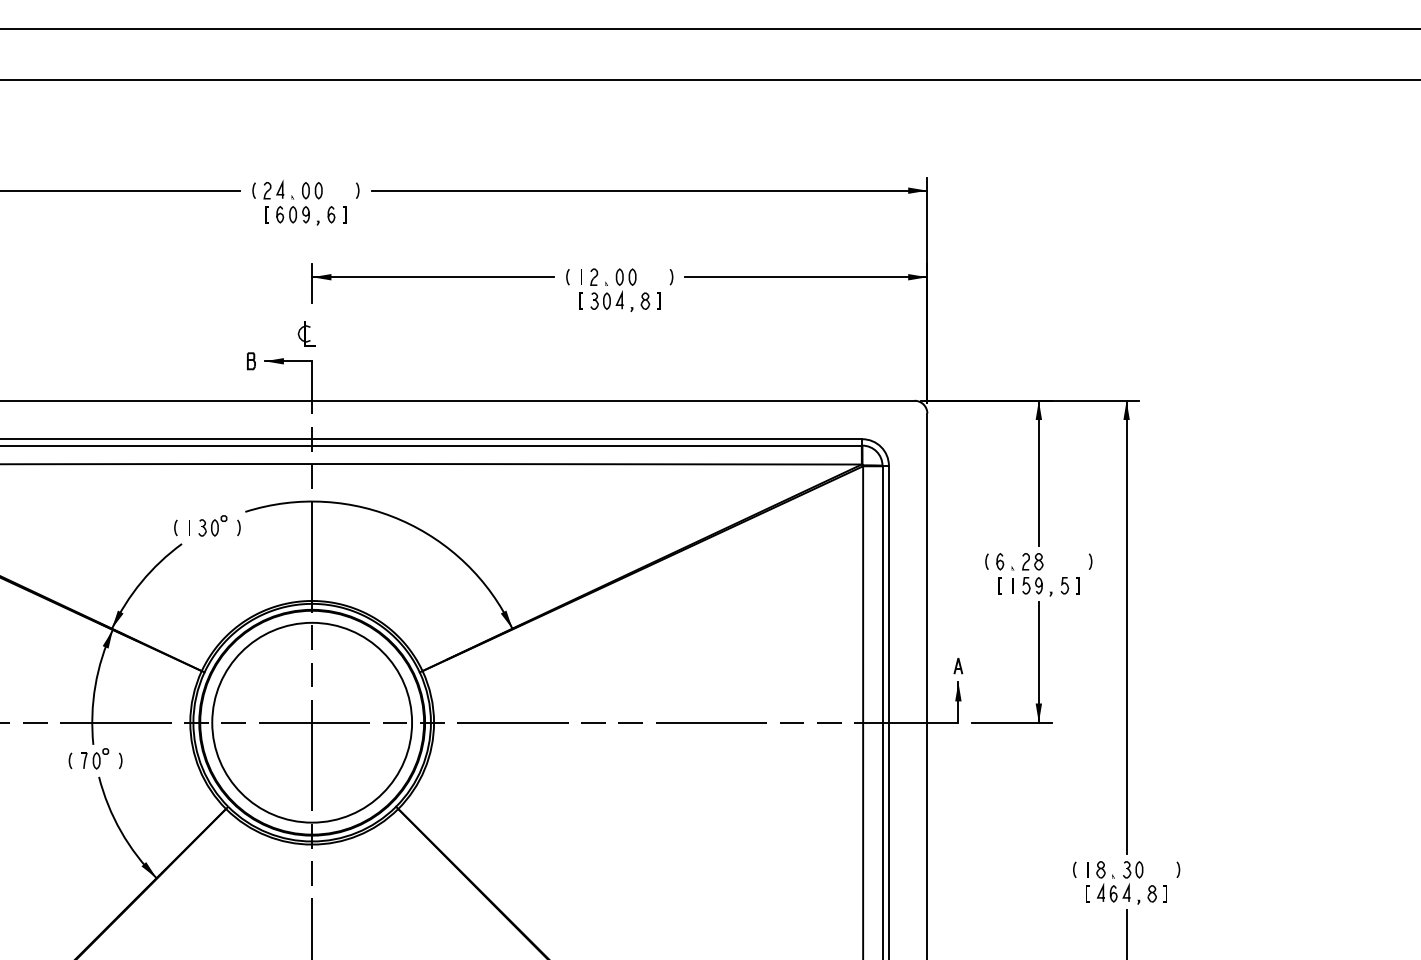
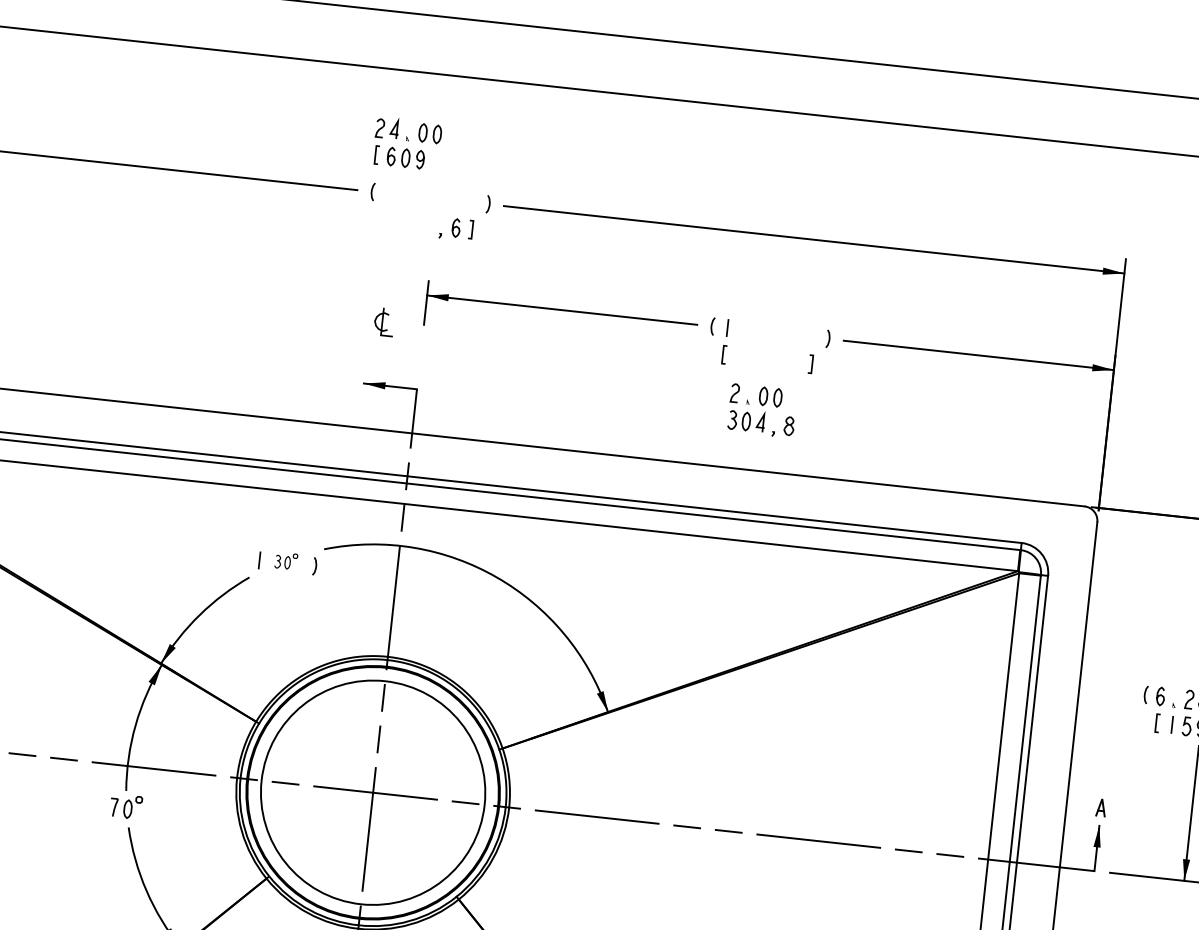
part: (292, 201) -> (406, 143), moved
part: (620, 289) -> (762, 410), moved
part: (306, 333) -> (384, 321), moved
part: (251, 361) -> (349, 382), removed
part: (212, 525) -> (285, 560), size x0.7
curve: (175, 527) -> (244, 558), removed
curve: (70, 760) -> (98, 805), removed
curve: (121, 760) -> (155, 811), removed

